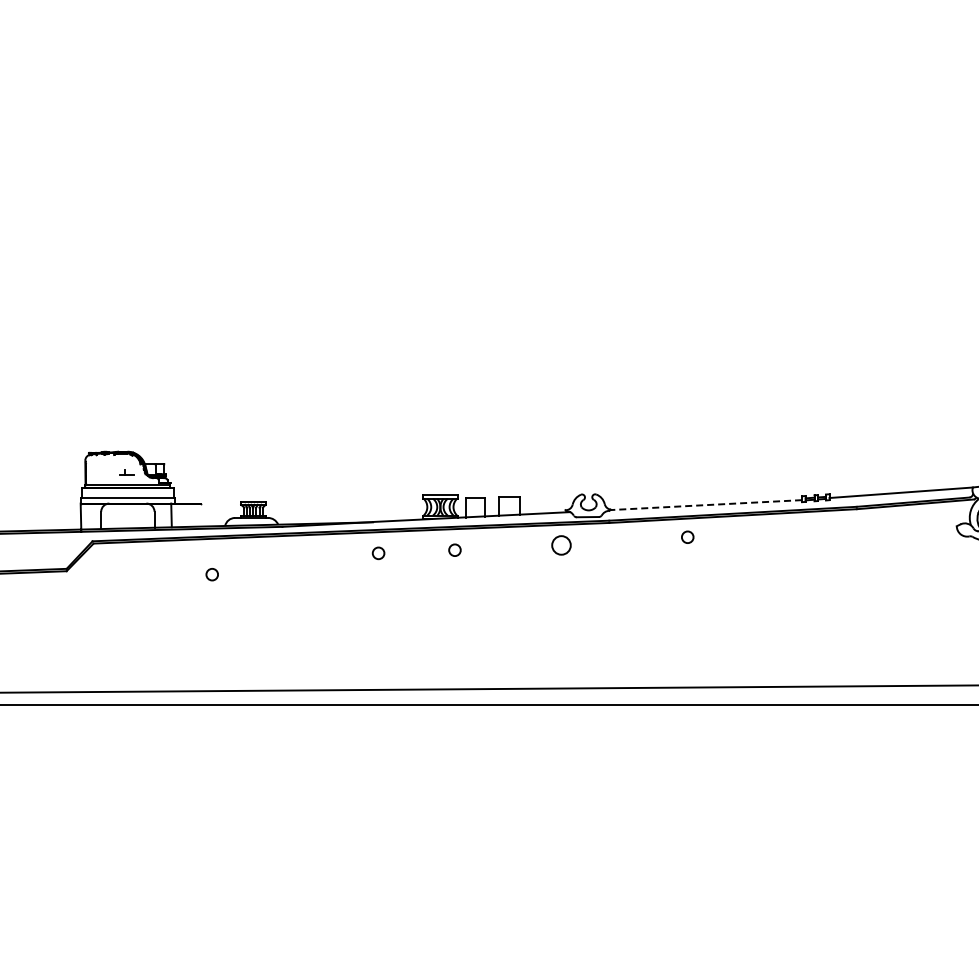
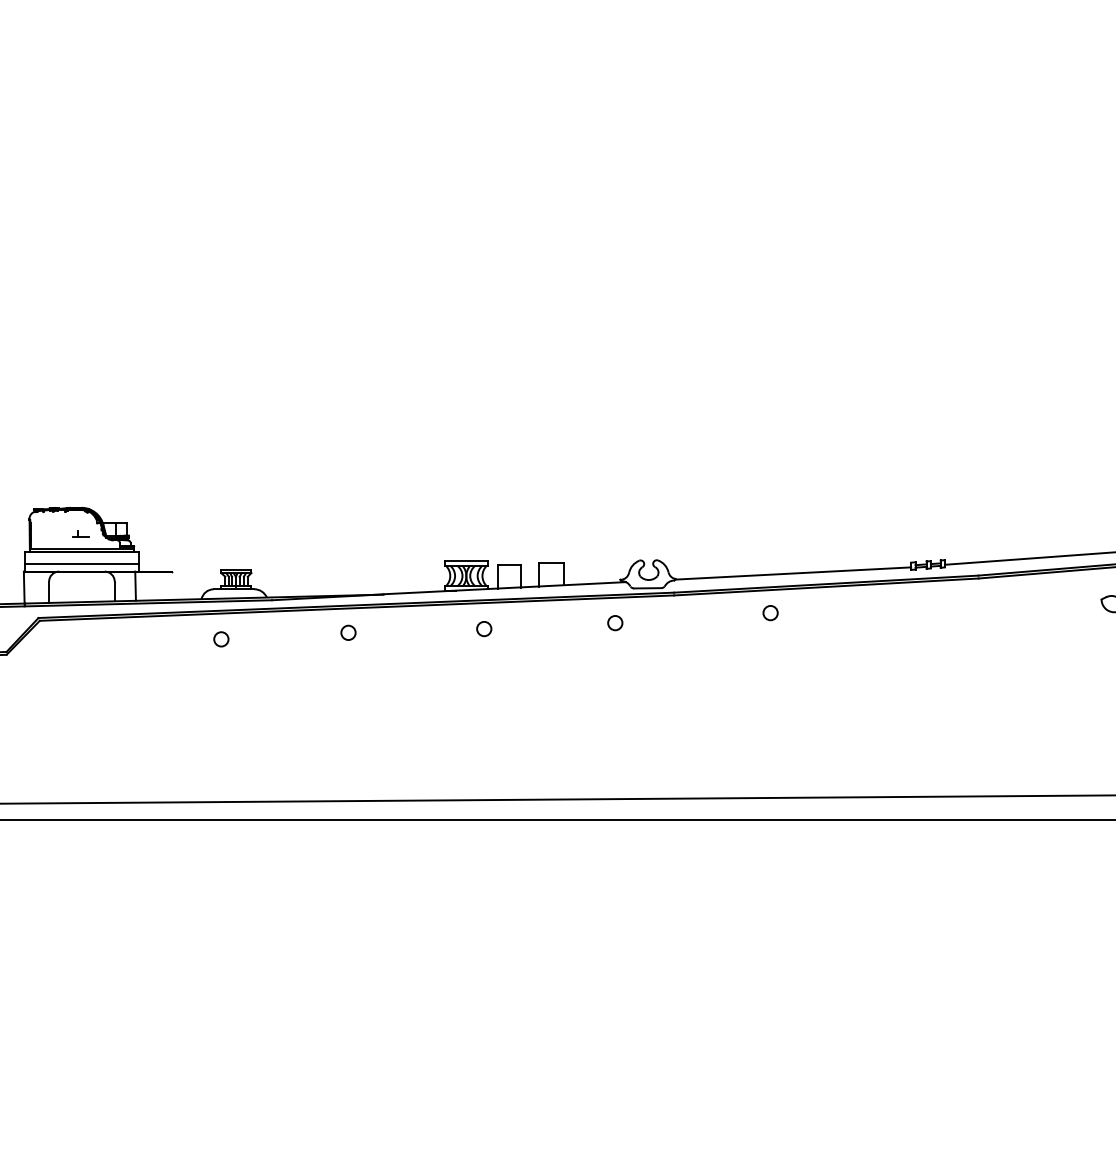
line: (706, 505) -> (793, 573), dashed -> solid
circle: (561, 545) -> (615, 623), size x0.62
circle: (378, 553) -> (348, 633), moved
circle: (211, 574) -> (220, 639), moved

